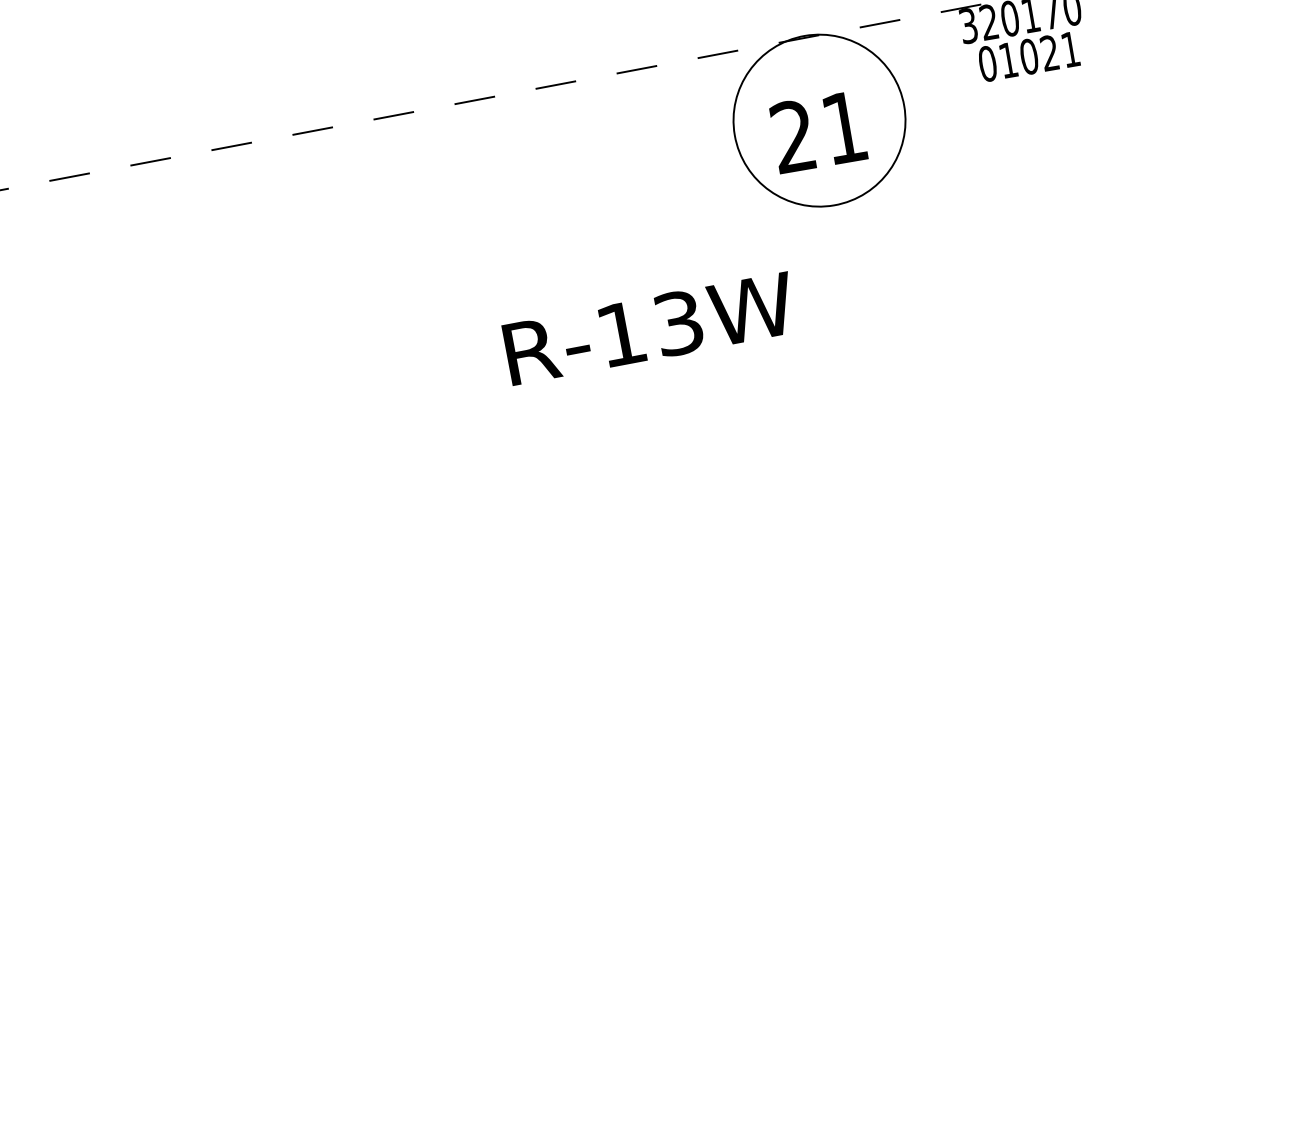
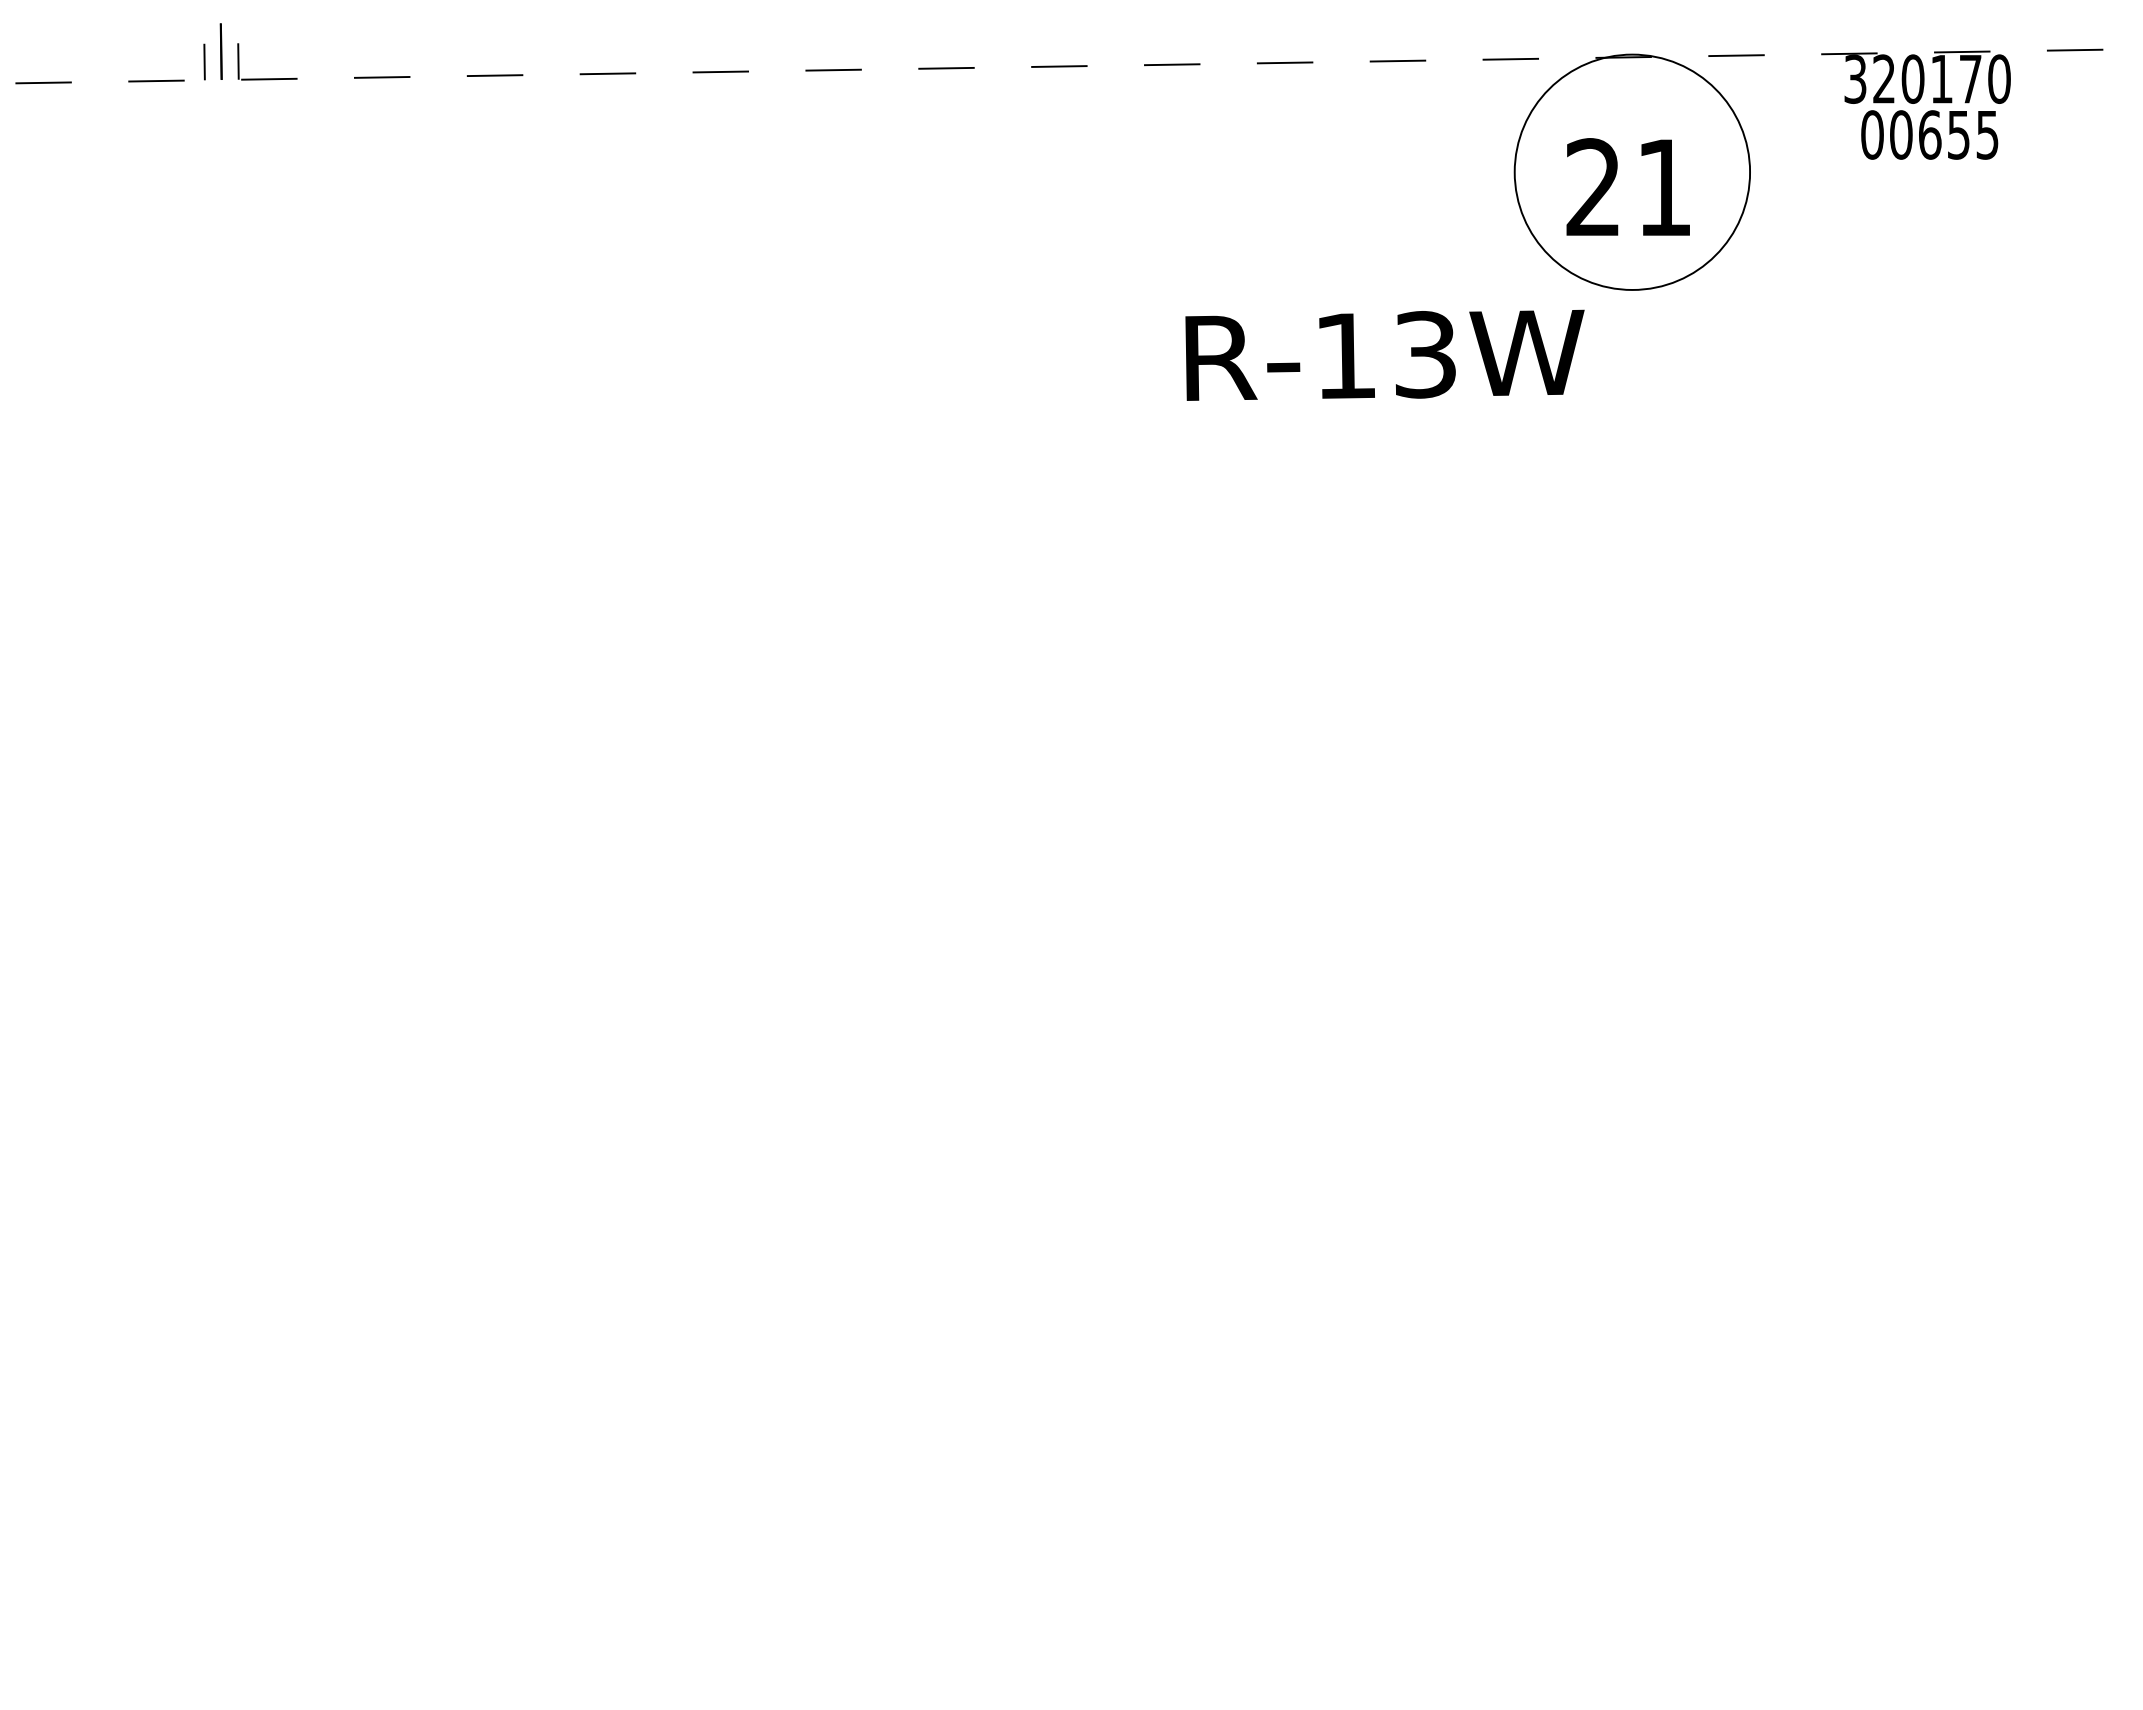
text: (1039, 54) -> (1944, 134), 01021 -> 00655
text: (649, 328) -> (1384, 354), moved

